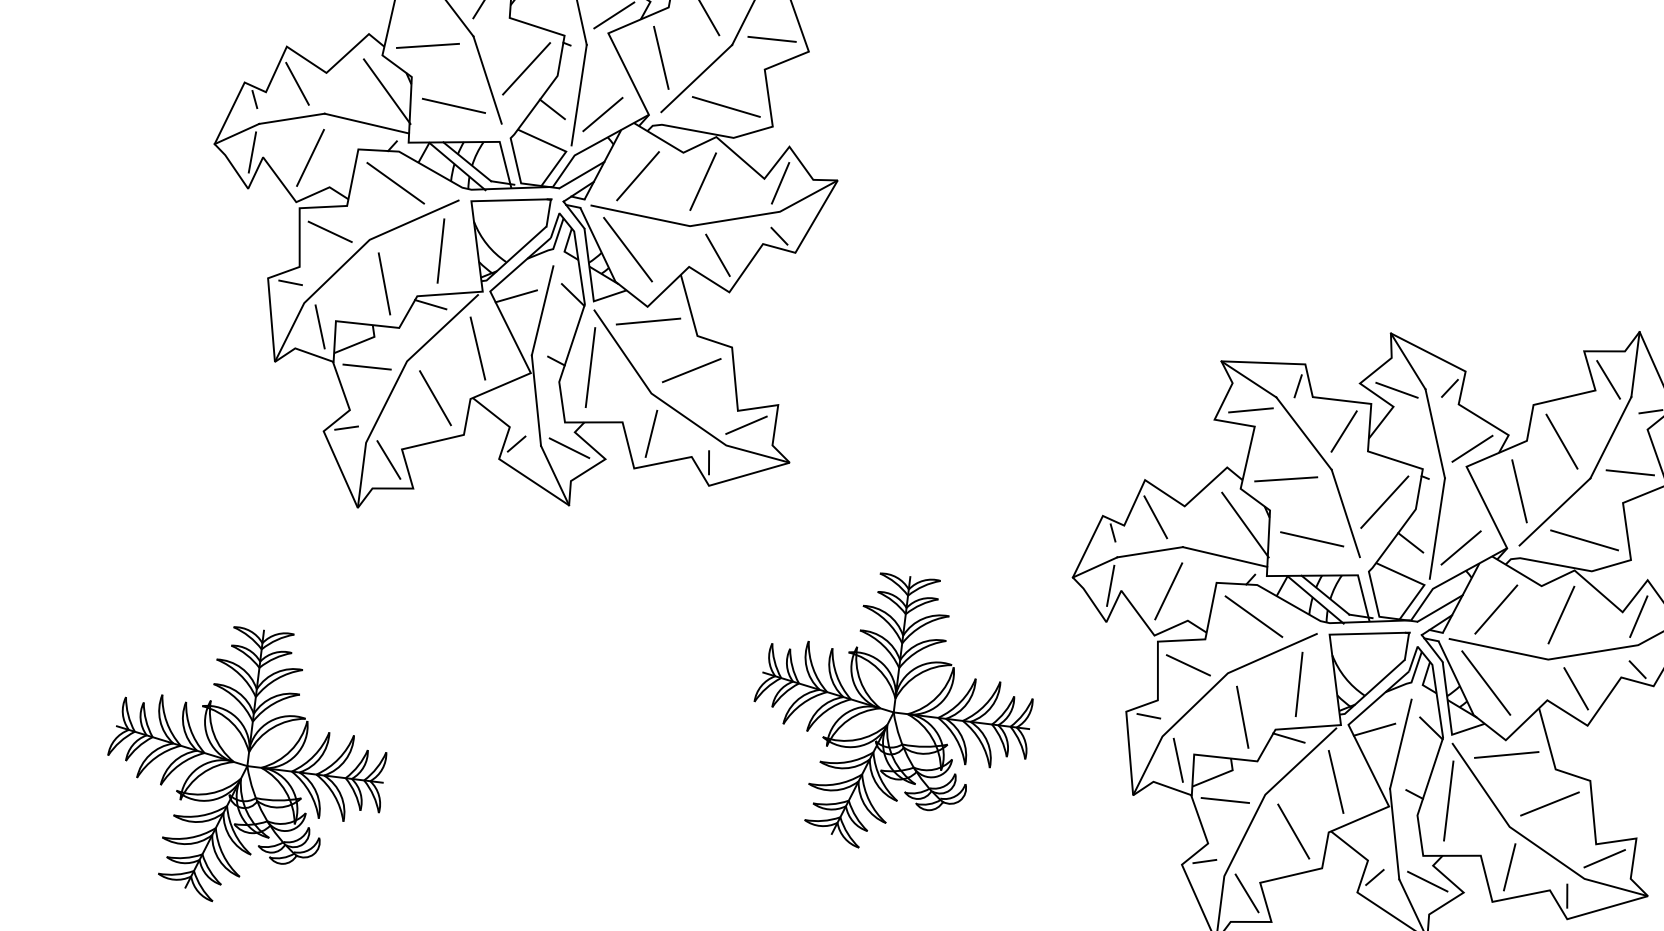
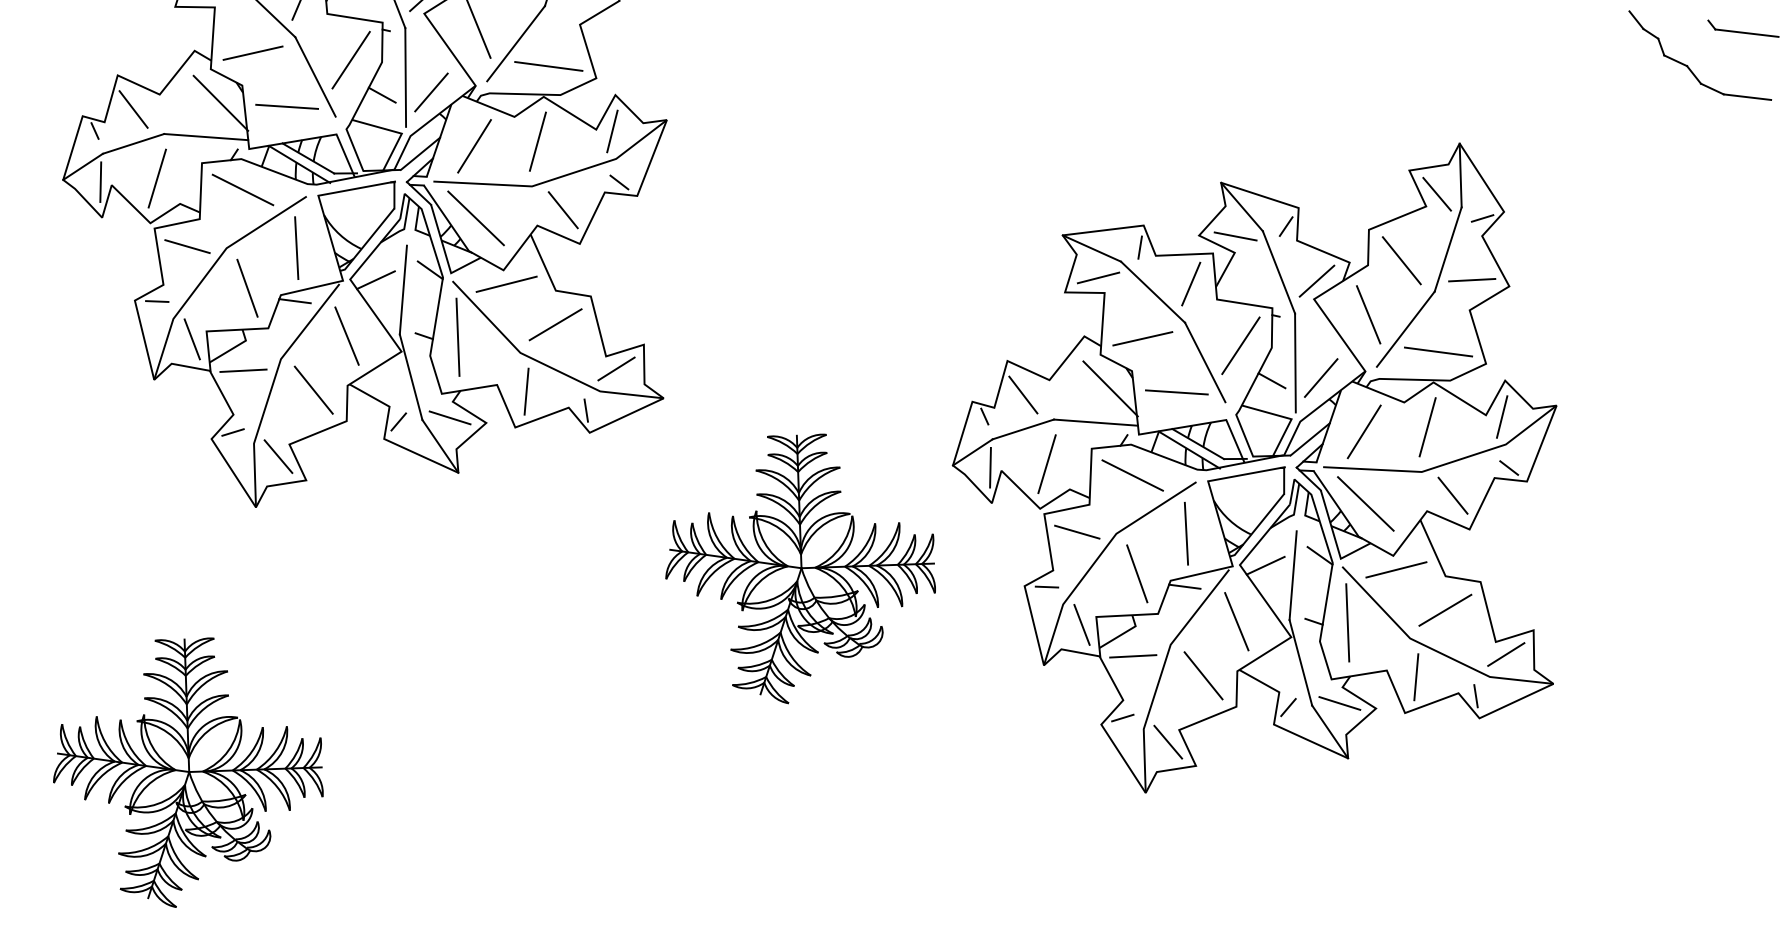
part: (892, 712) -> (800, 568), moved

